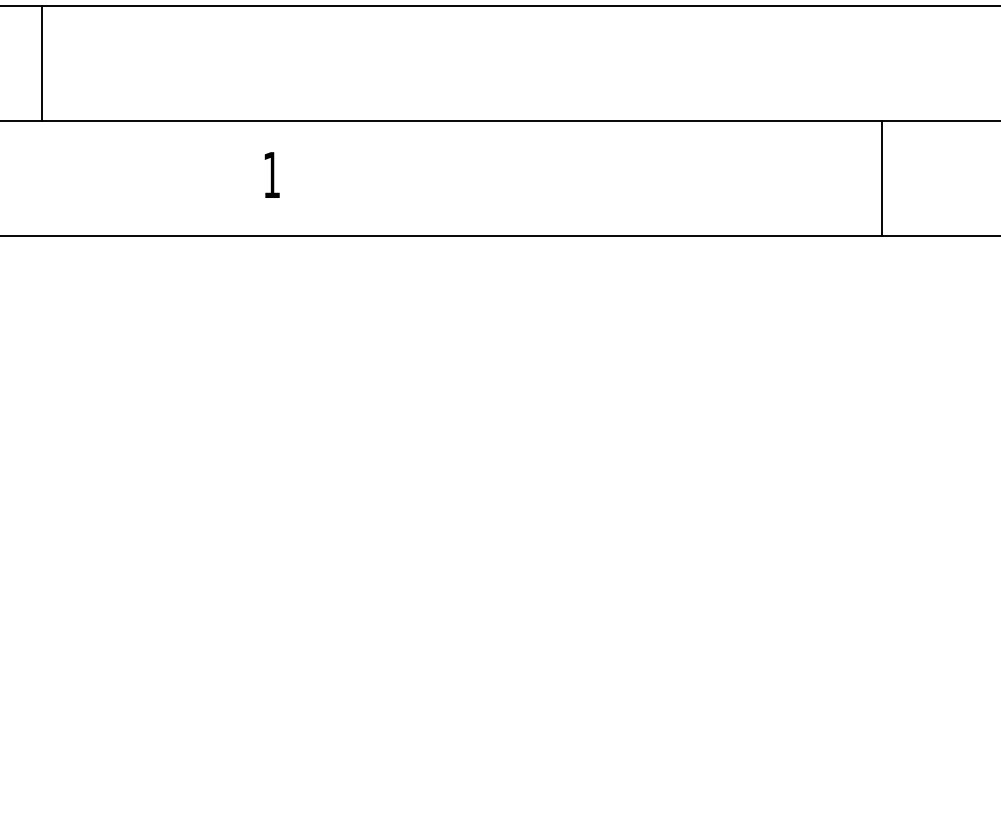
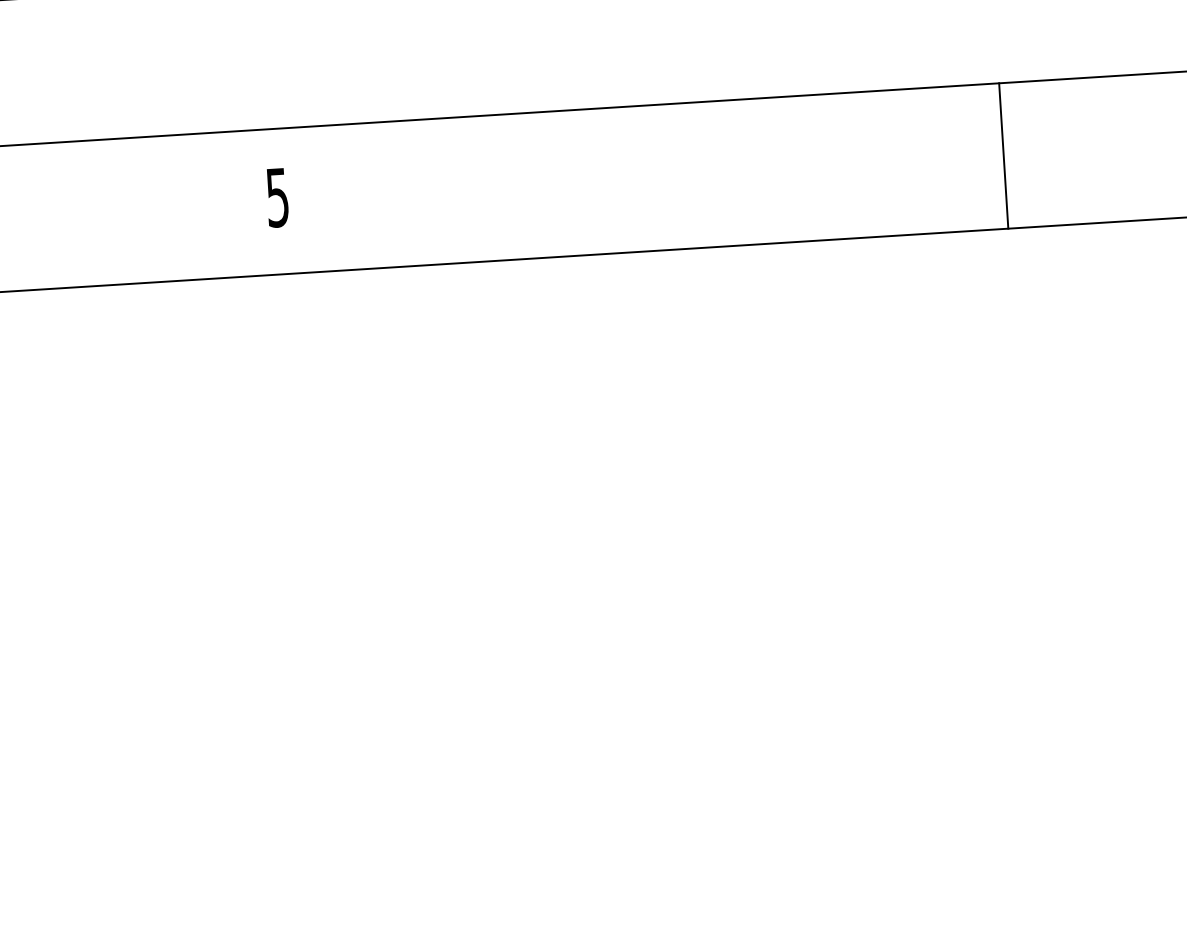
text: (271, 175) -> (277, 198), 1 -> 5
line: (882, 177) -> (1004, 155), moved

